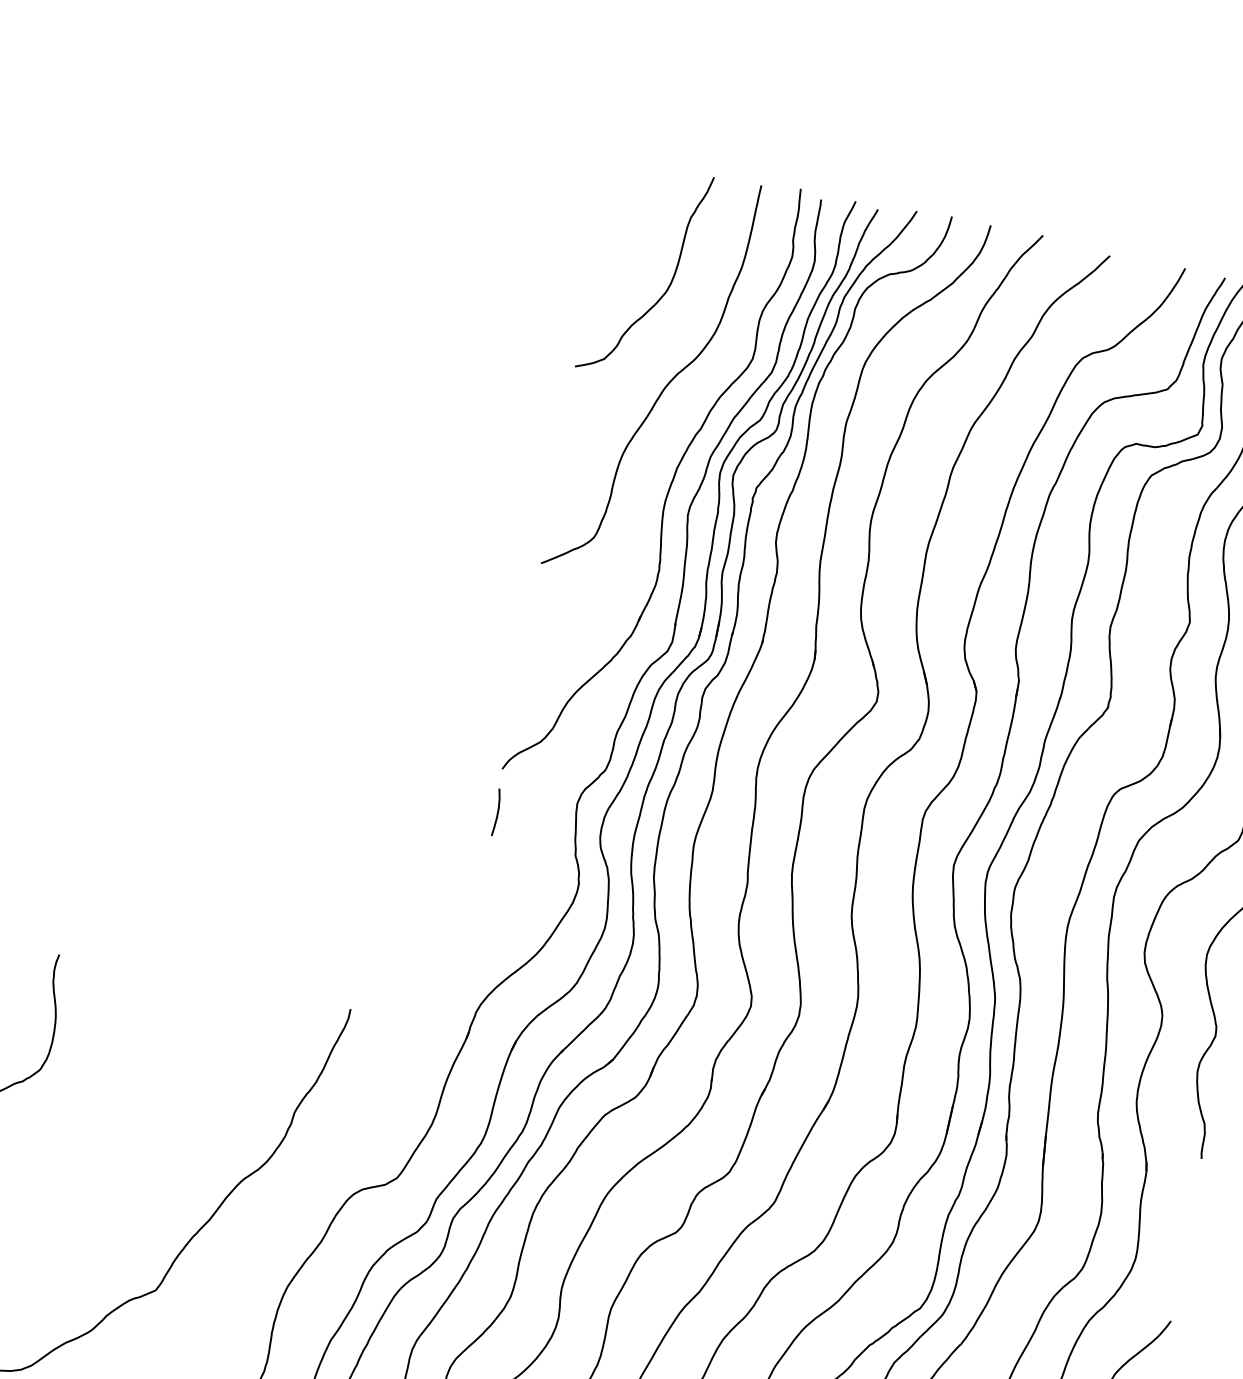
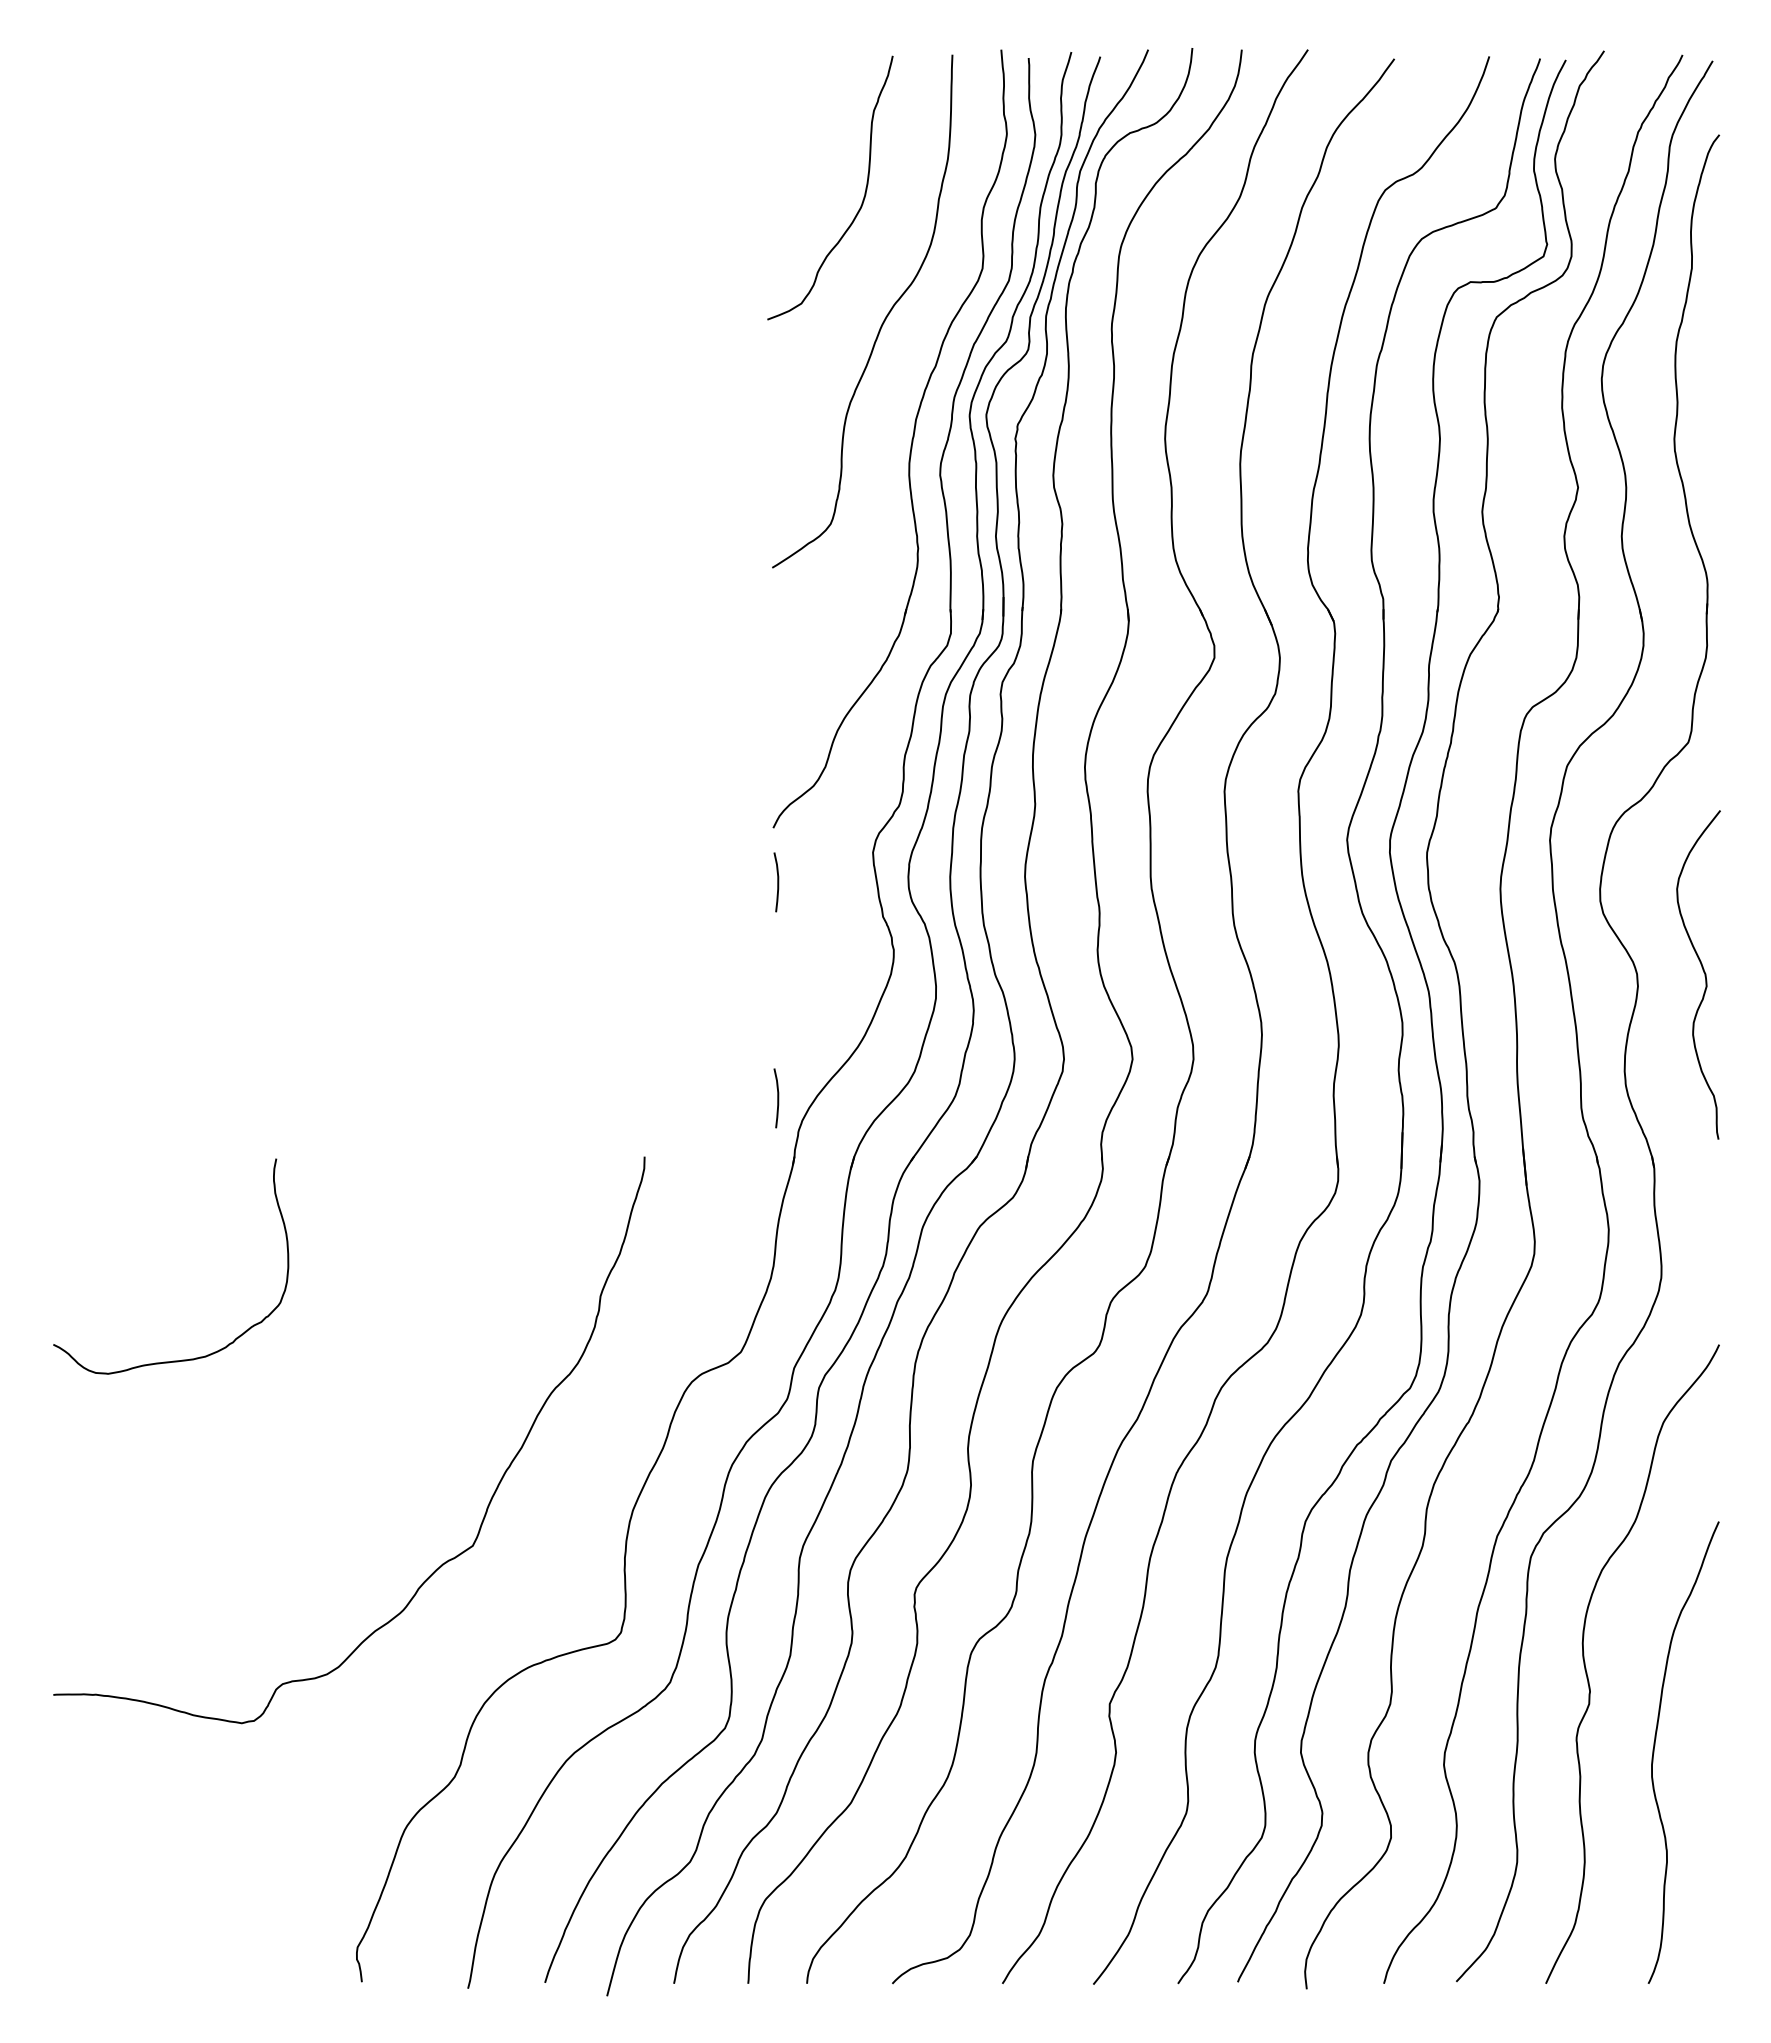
curve: (464, 983) -> (777, 1098), added

